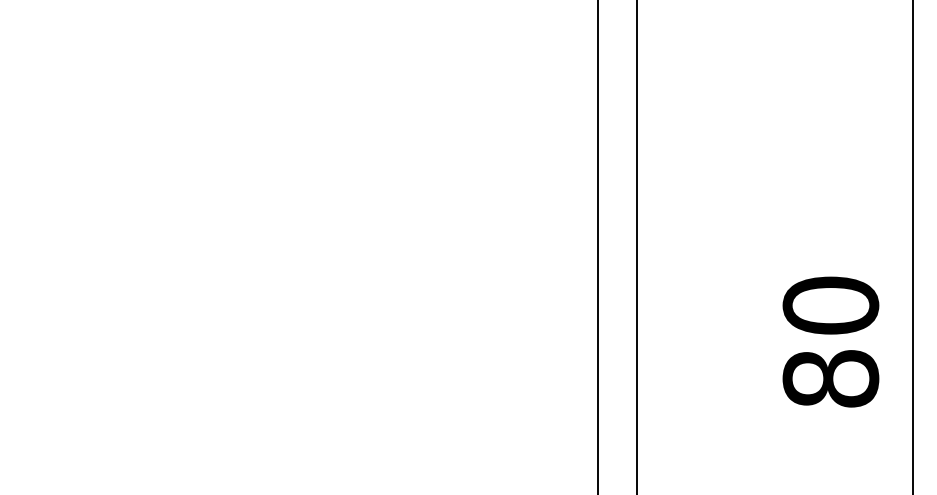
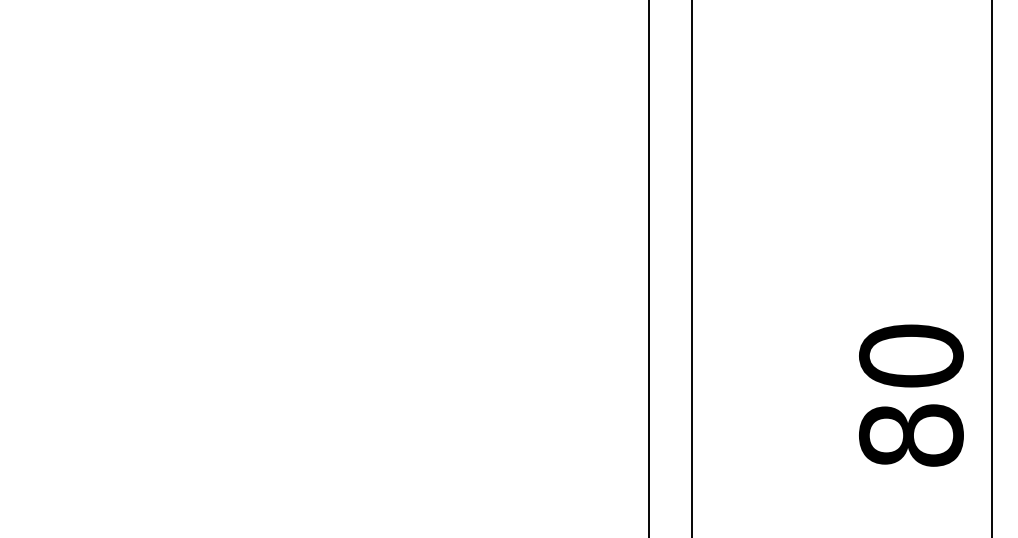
text: (830, 341) -> (910, 395), moved

